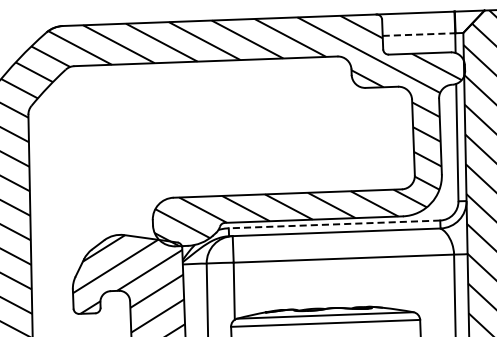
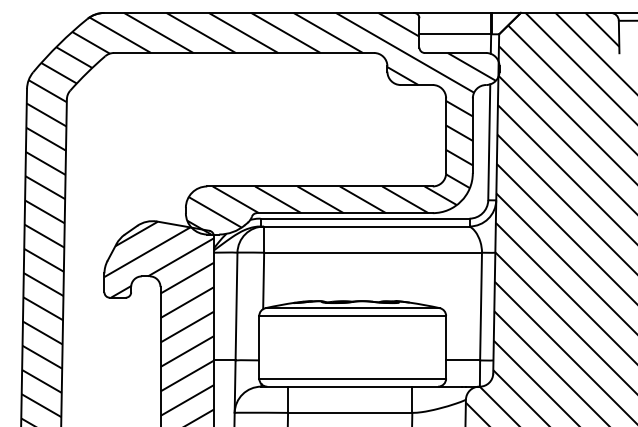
line: (419, 34) -> (455, 34), dashed -> solid
line: (334, 224) -> (365, 218), dashed -> solid

